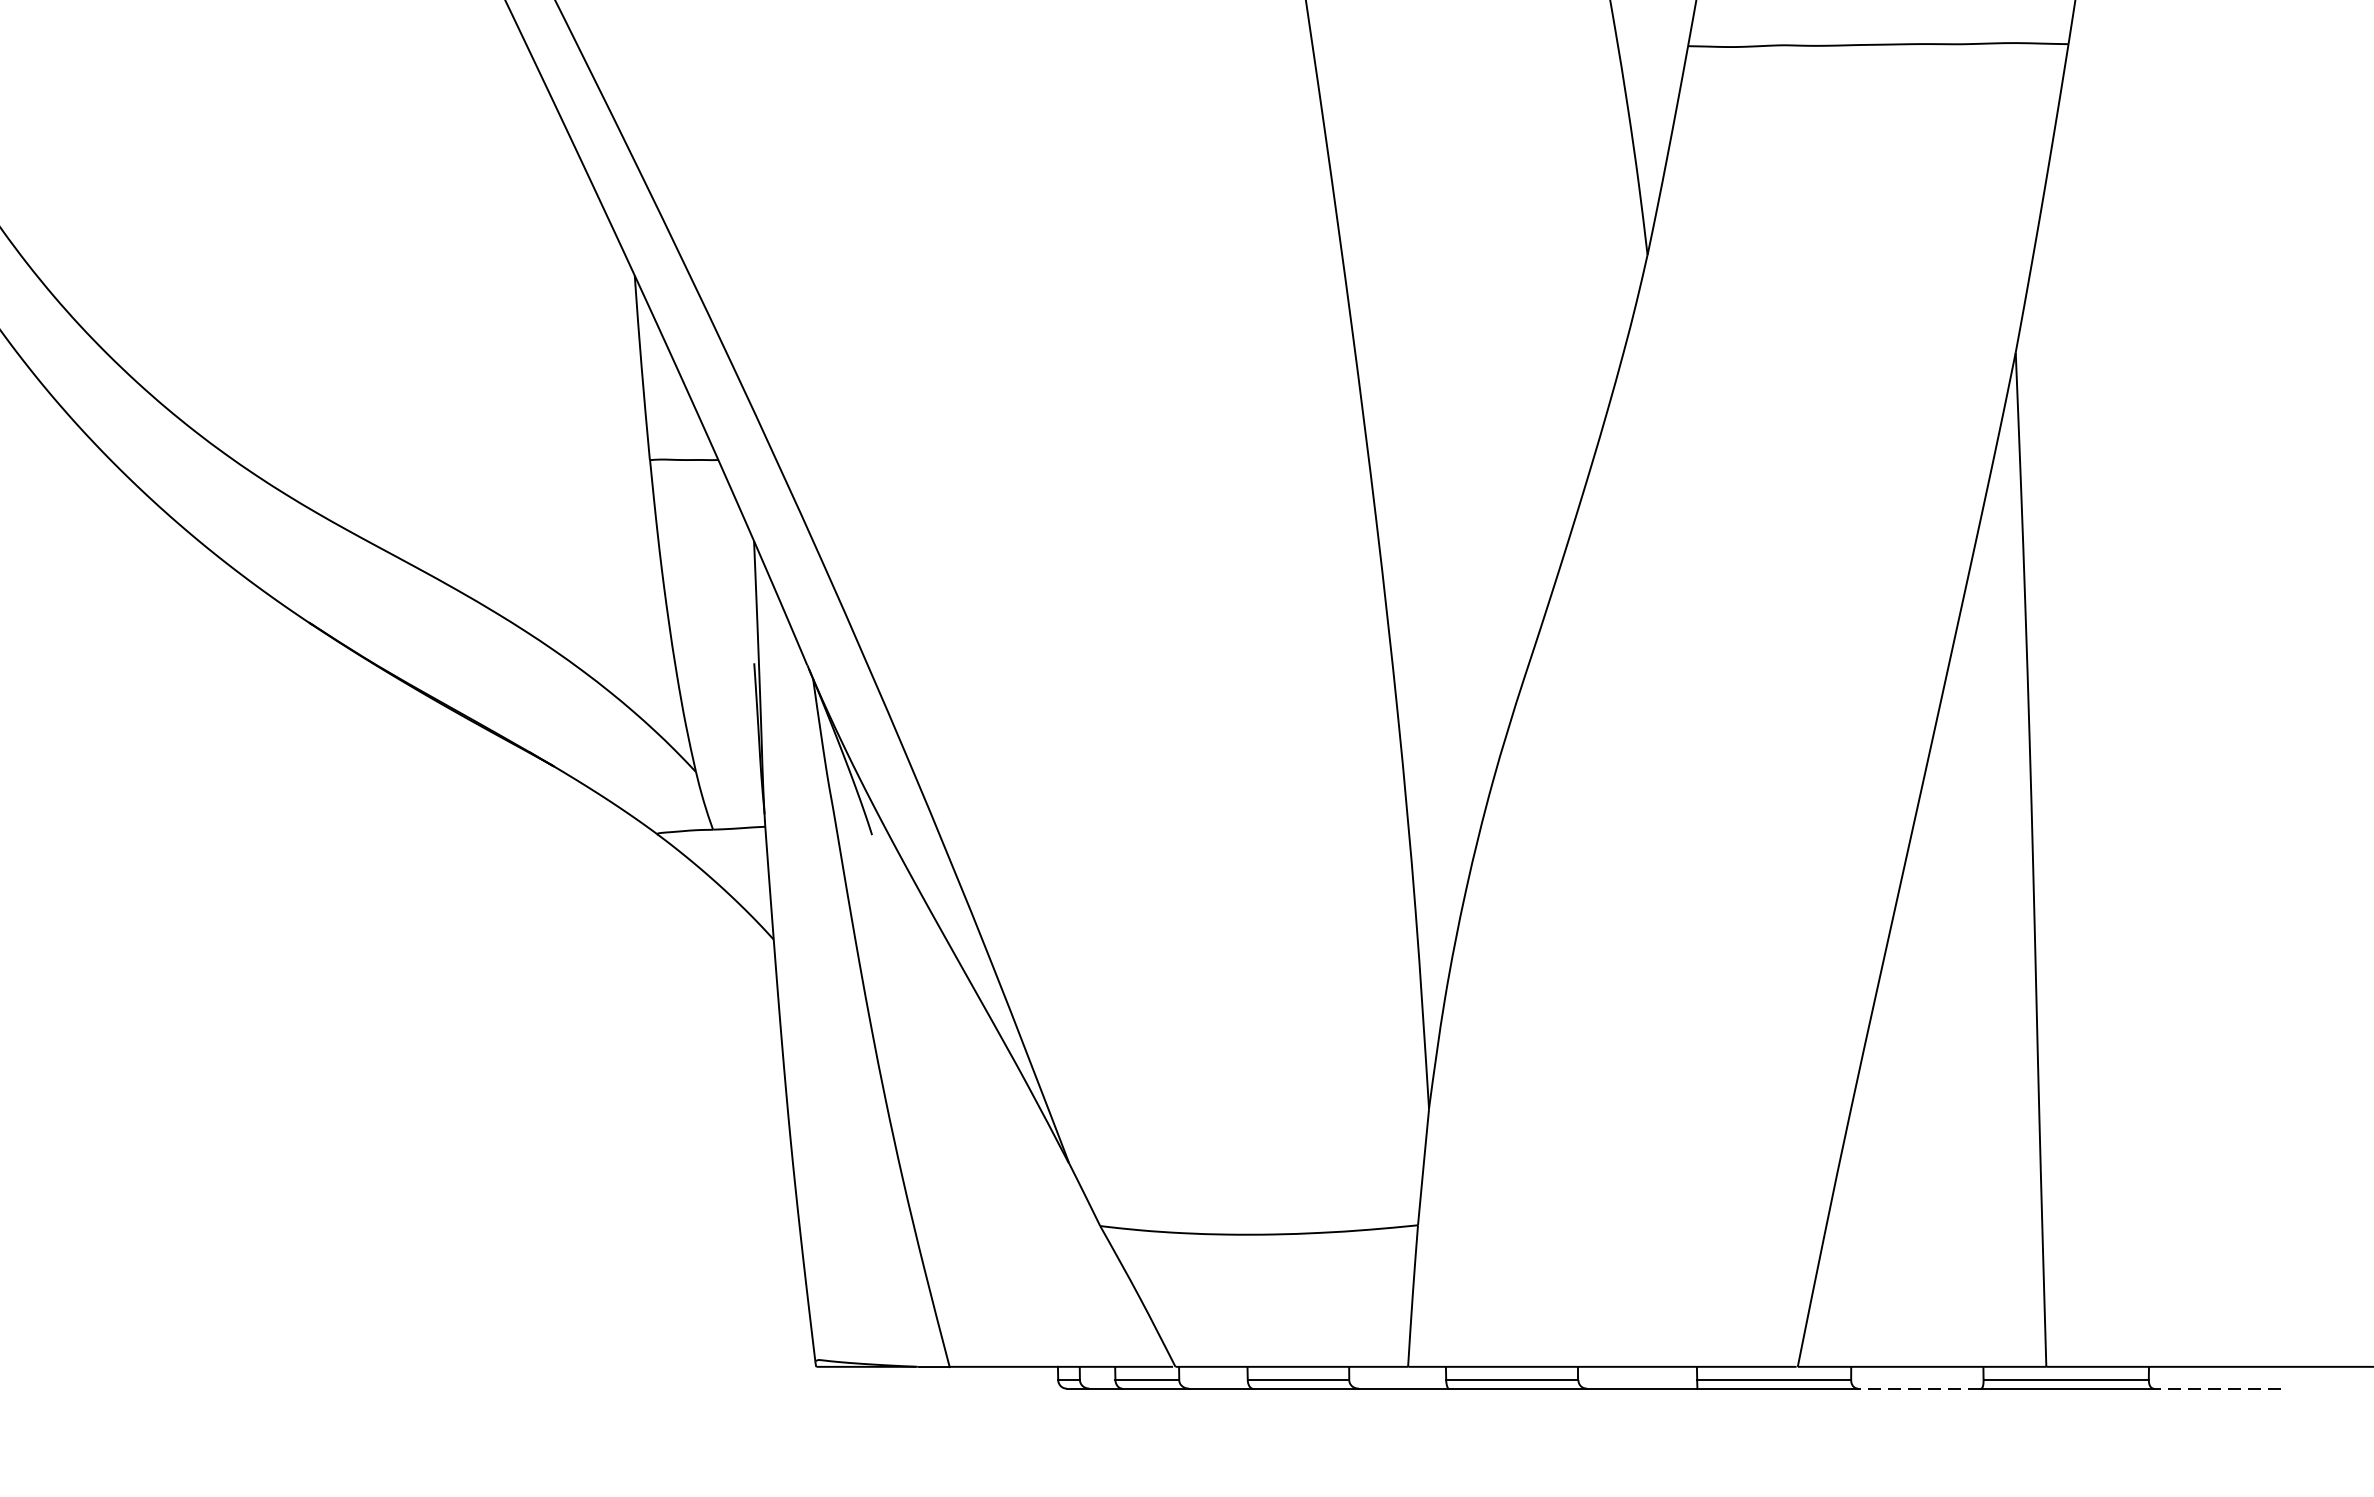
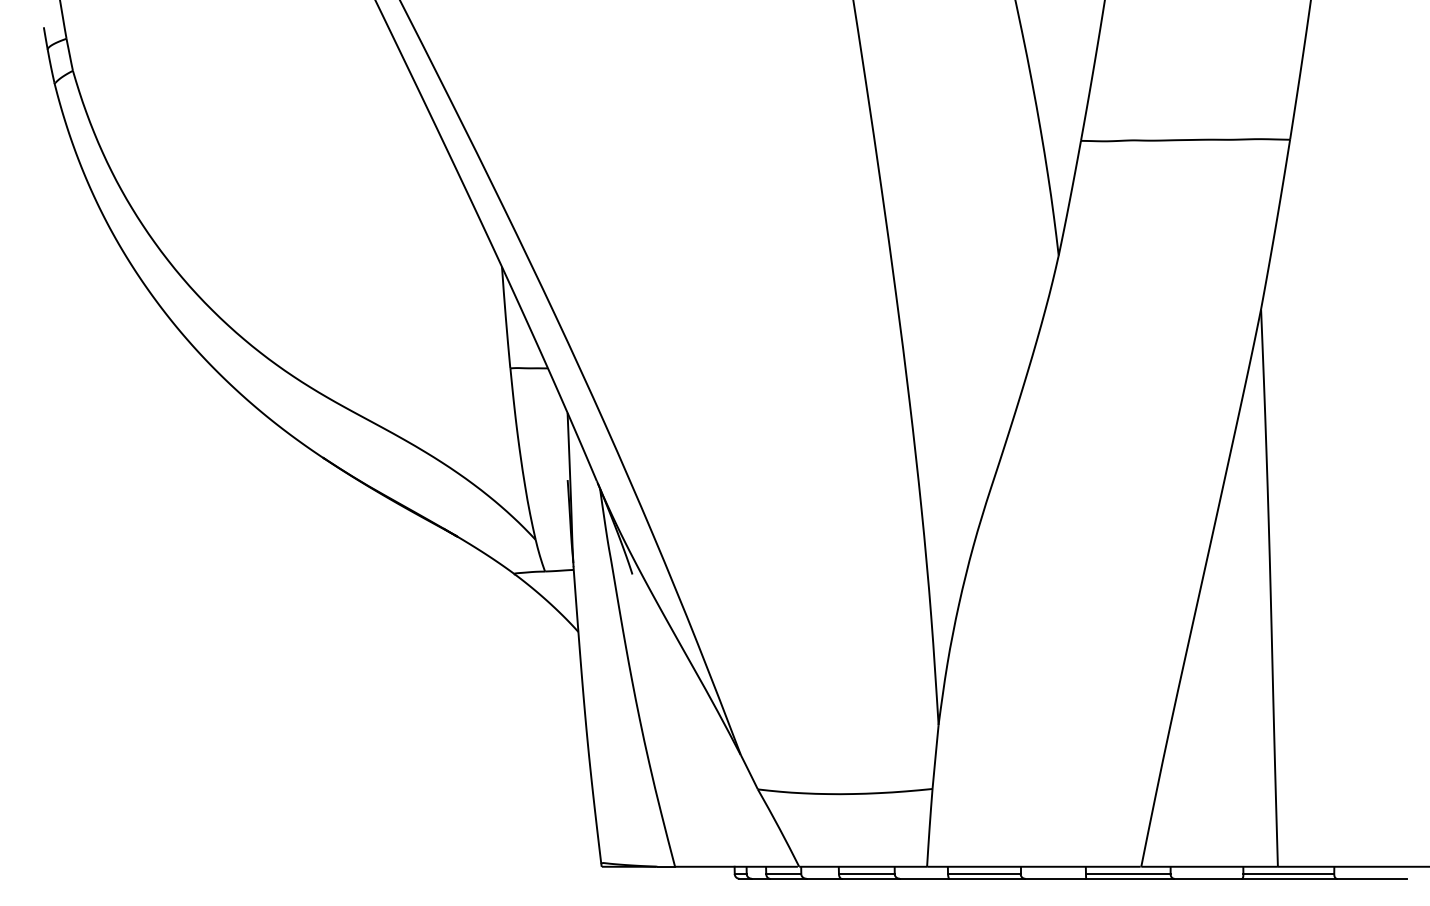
line: (1920, 1388) -> (1208, 878), dashed -> solid
line: (2216, 1388) -> (1371, 878), dashed -> solid

